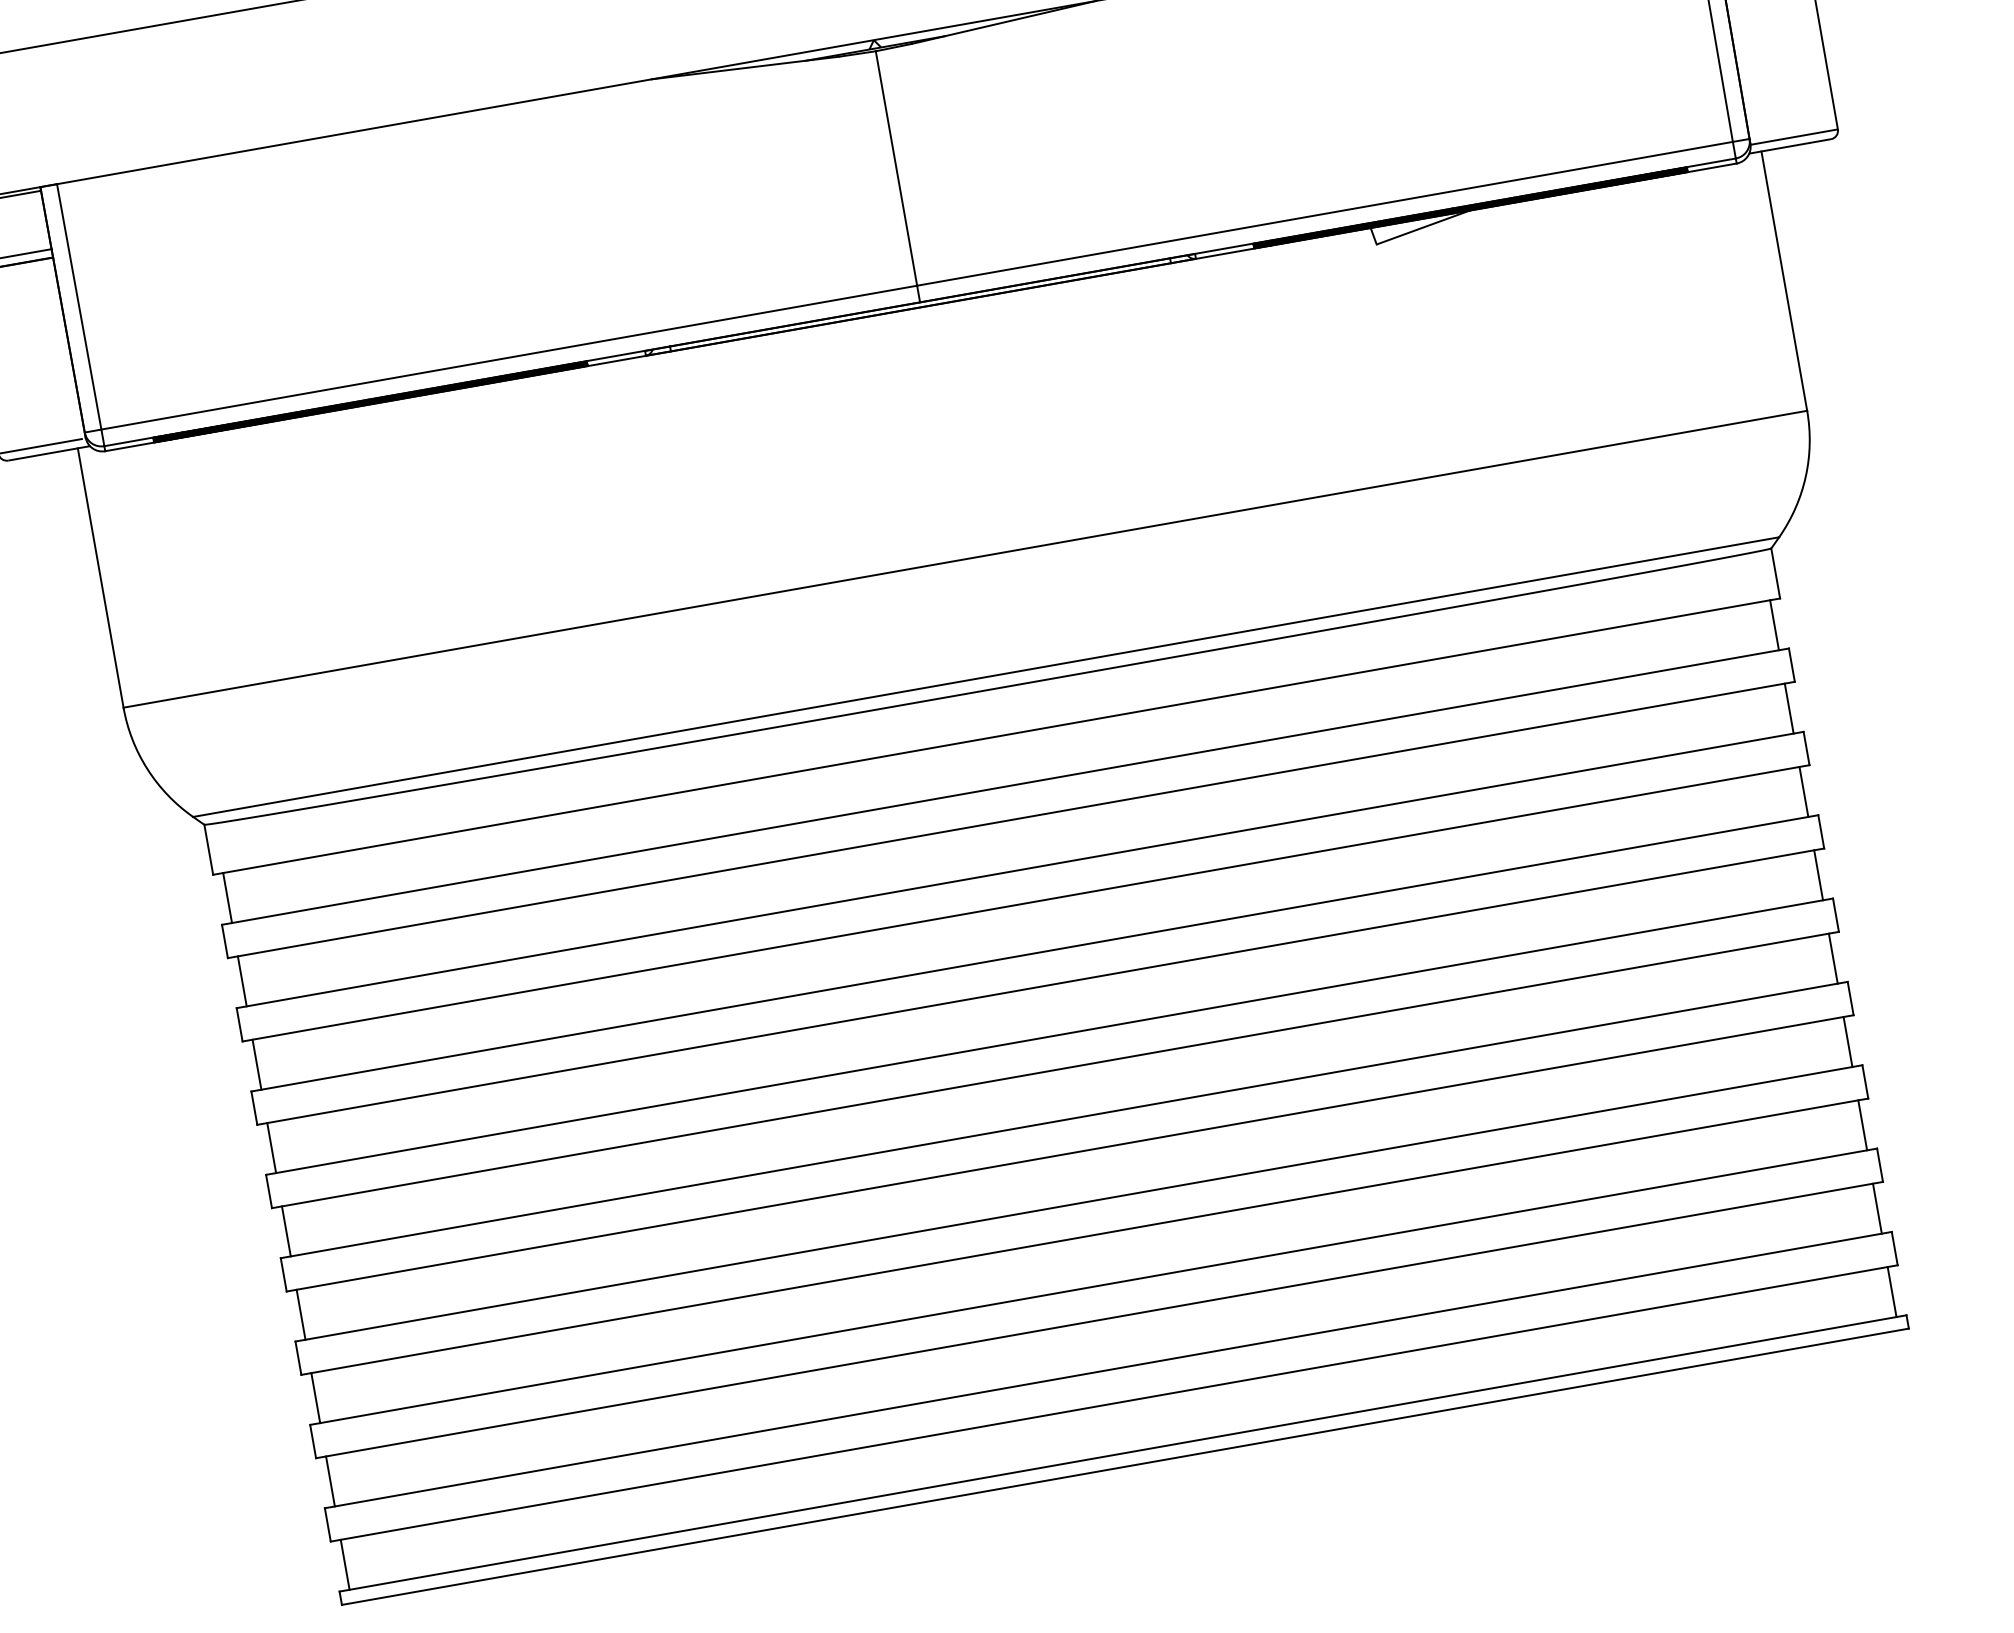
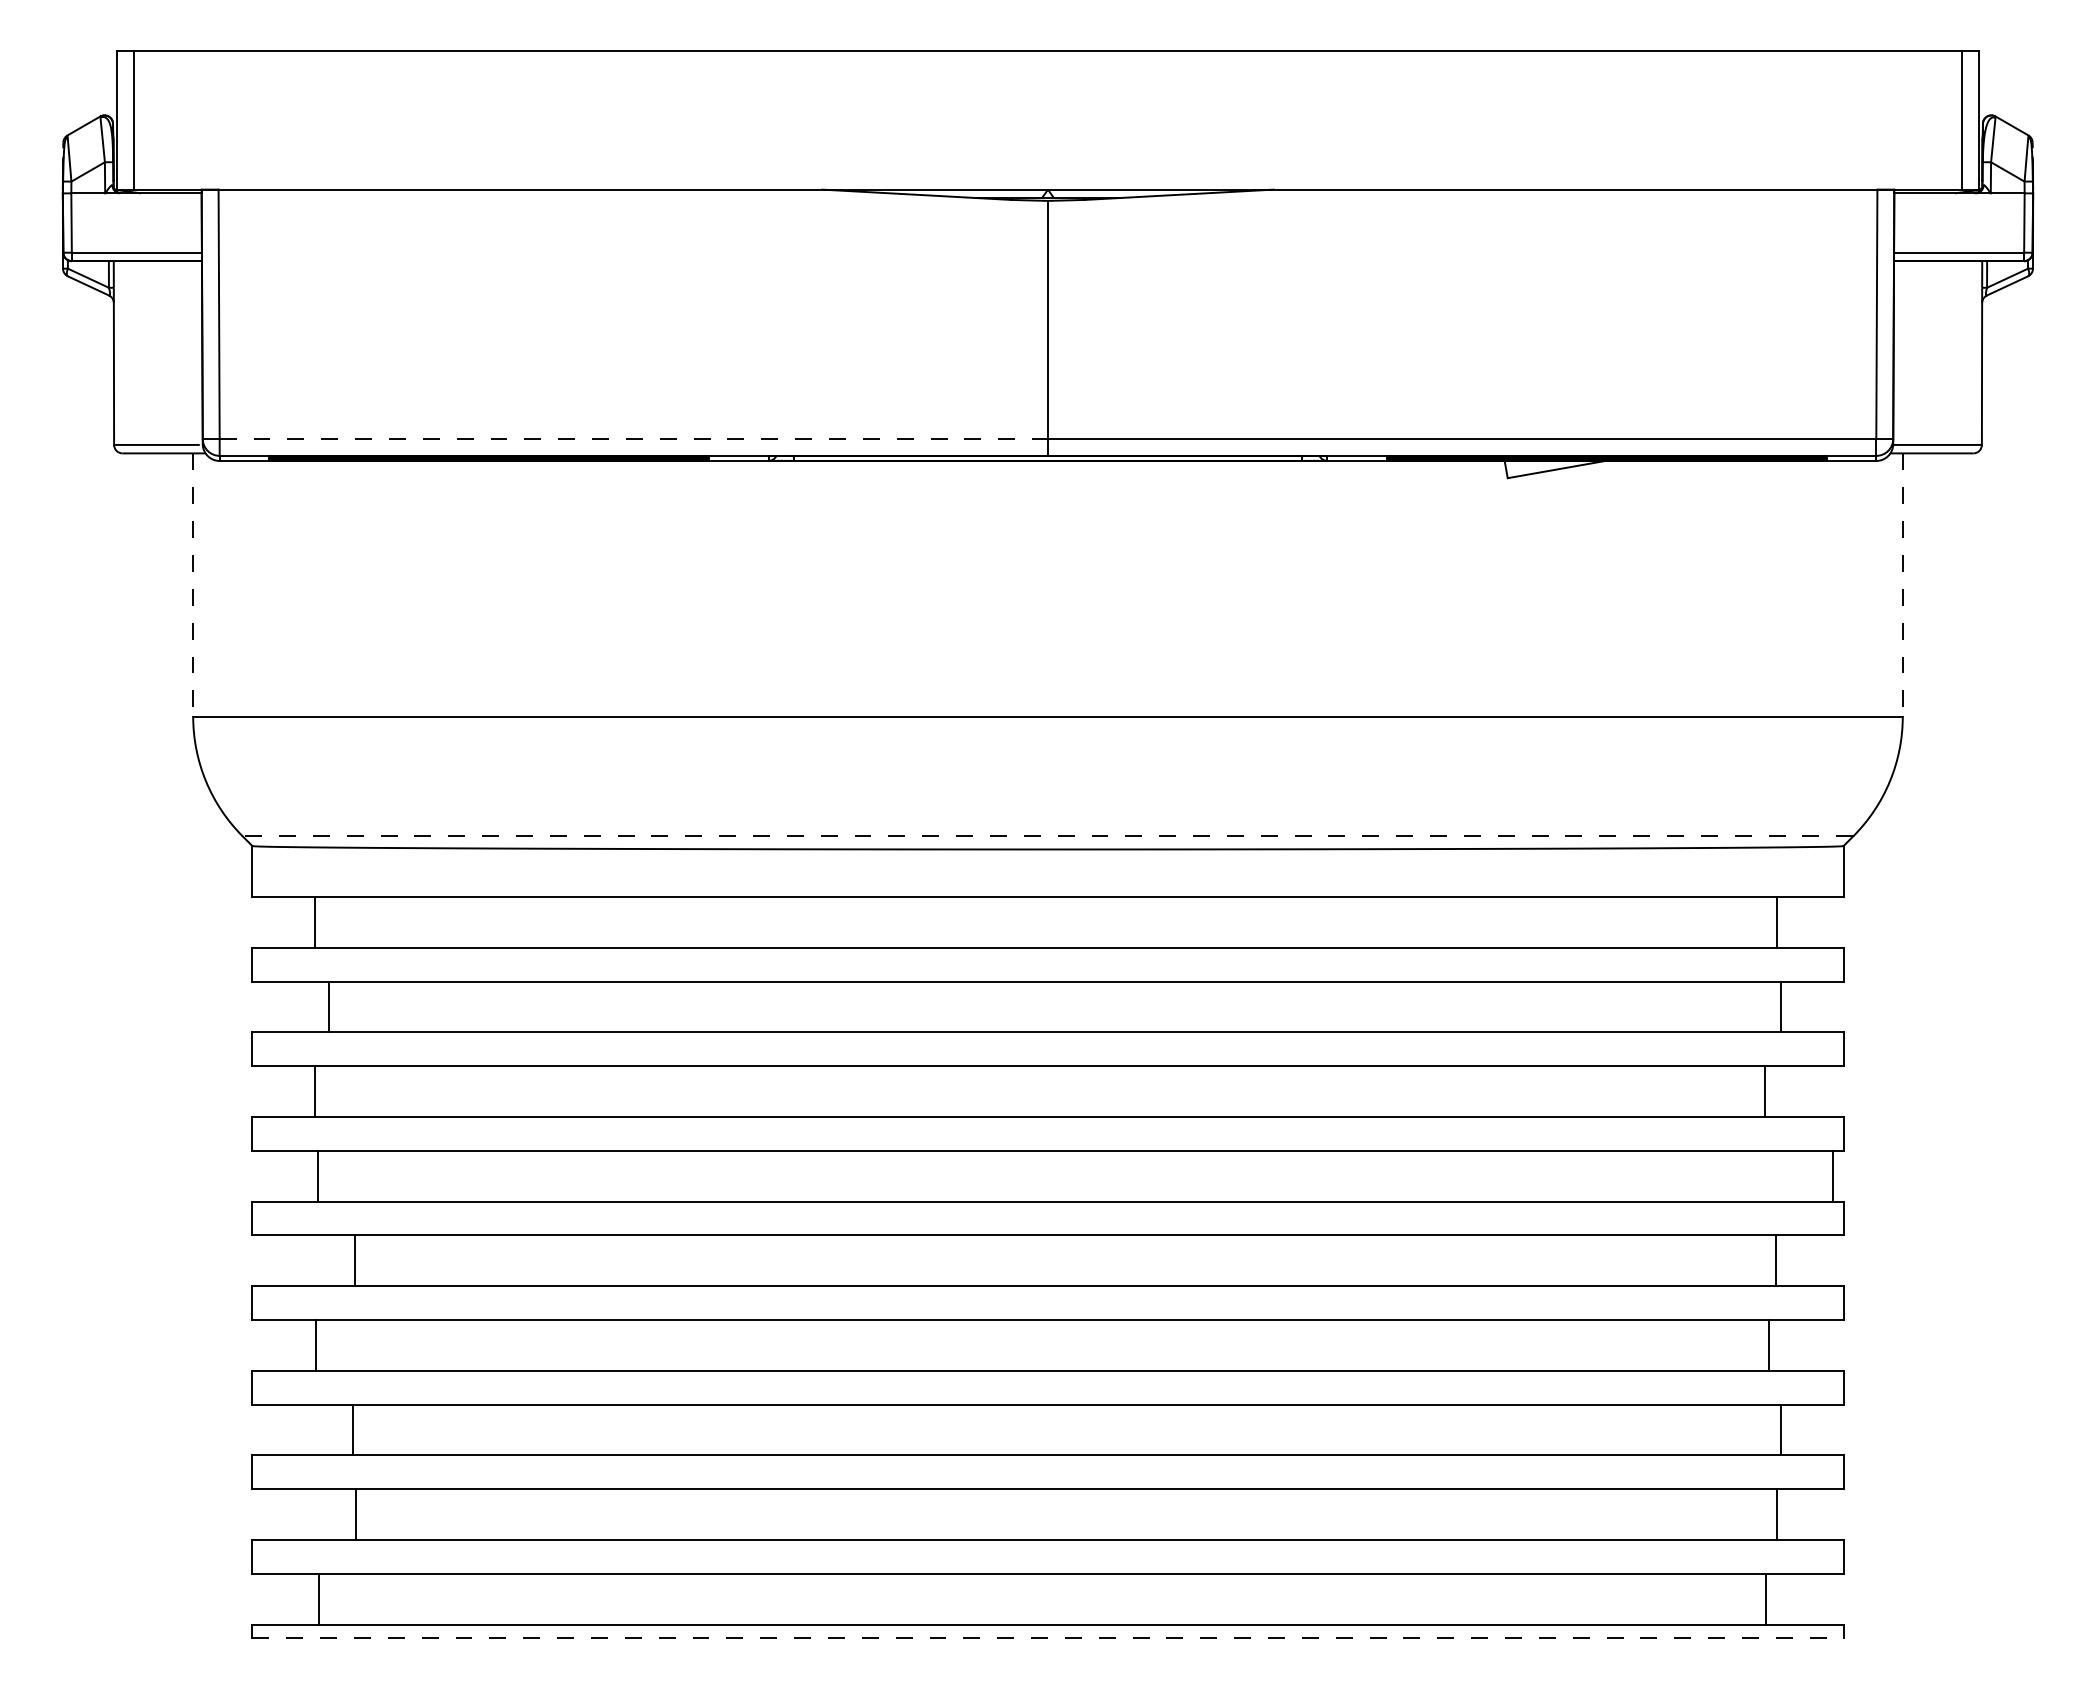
line: (1784, 281) -> (1902, 585), solid -> dashed
line: (509, 357) -> (634, 438), solid -> dashed
line: (101, 578) -> (193, 585), solid -> dashed
line: (1774, 624) -> (1777, 921), moved
line: (985, 677) -> (1047, 836), solid -> dashed
line: (1789, 708) -> (1781, 1006), moved
line: (1804, 791) -> (1765, 1091), moved
line: (227, 897) -> (314, 921), moved
line: (1833, 958) -> (1776, 1260), moved
line: (242, 981) -> (328, 1006), moved
line: (1848, 1042) -> (1769, 1345), moved
line: (256, 1064) -> (314, 1091), moved
line: (1862, 1124) -> (1781, 1429), moved
line: (271, 1147) -> (317, 1175), moved
line: (1877, 1208) -> (1777, 1514), moved
line: (286, 1231) -> (354, 1260), moved
line: (1892, 1291) -> (1766, 1598), moved
line: (301, 1314) -> (315, 1345), moved
line: (315, 1397) -> (352, 1429), moved
line: (1124, 1467) -> (1047, 1638), solid -> dashed
line: (330, 1481) -> (355, 1514), moved
line: (344, 1564) -> (318, 1598), moved

